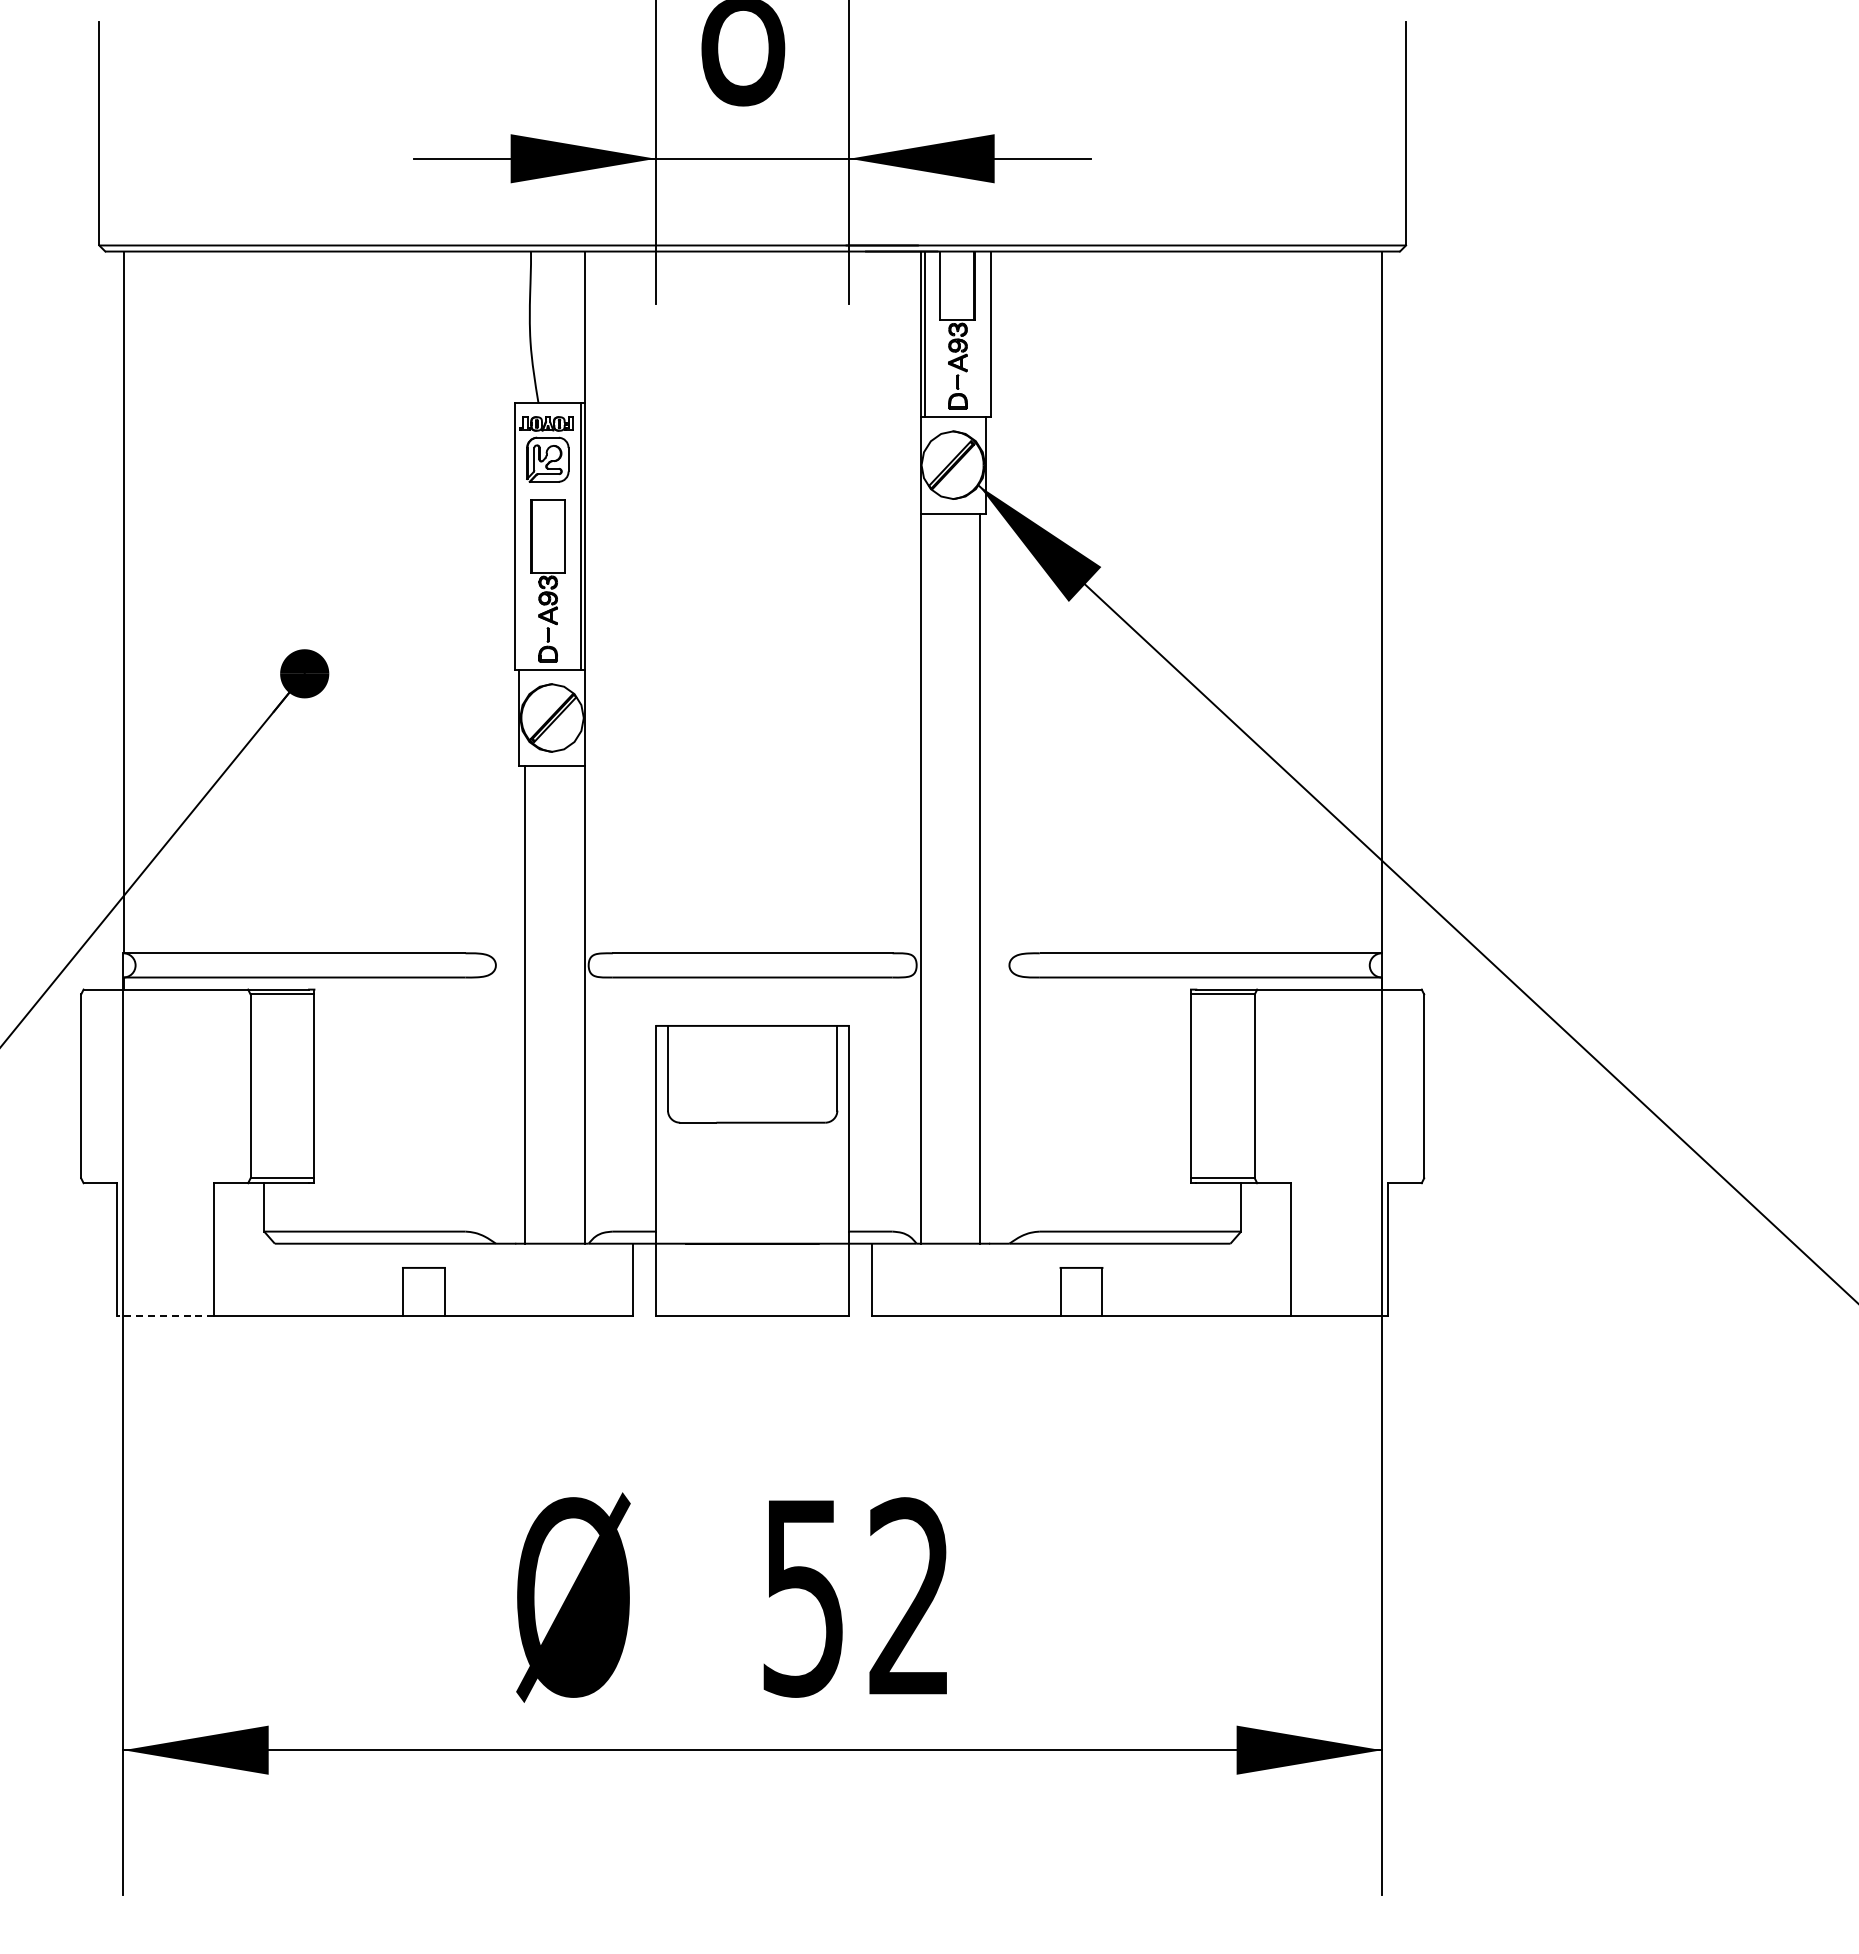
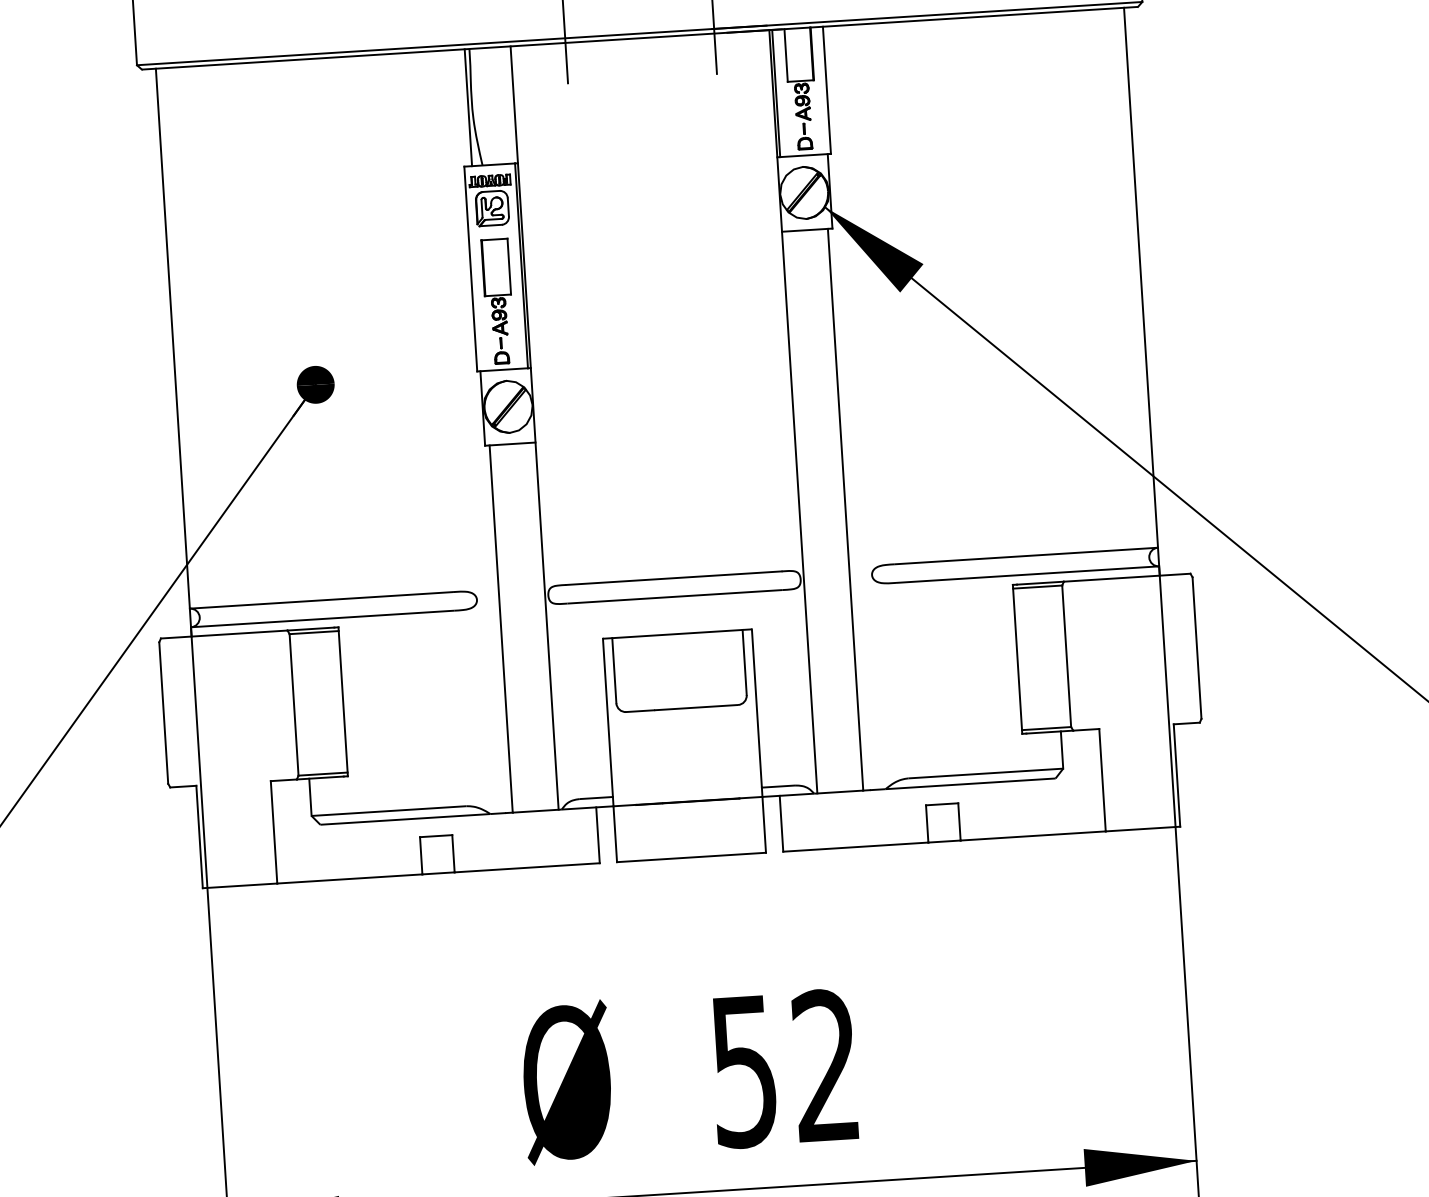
line: (524, 327) -> (468, 107), added
line: (165, 1316) -> (239, 886), dashed -> solid

